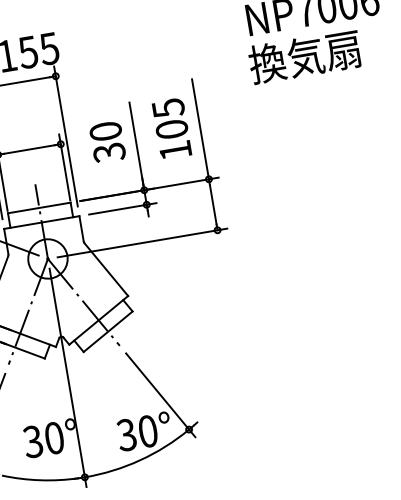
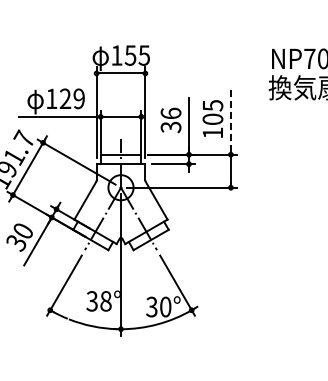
line: (199, 129) -> (230, 122), solid -> dashed
text: (104, 131) -> (170, 113), 30 -> 36
text: (53, 438) -> (105, 301), 30° -> 38°

